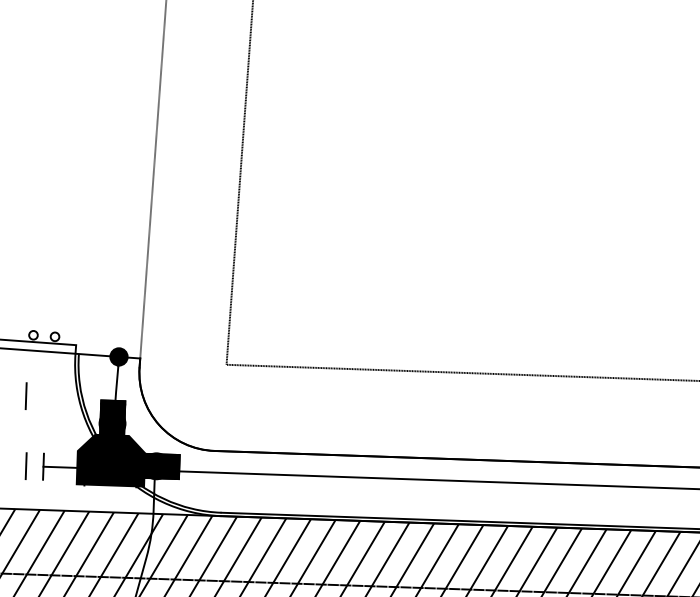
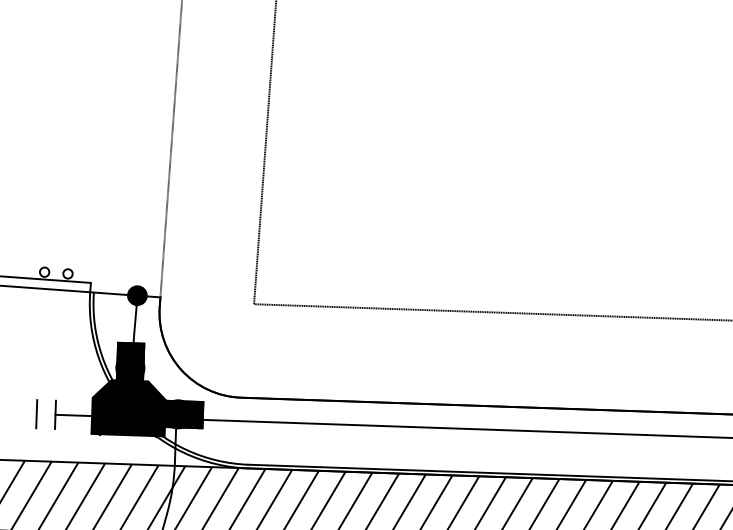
line: (25, 395) -> (35, 337), removed

